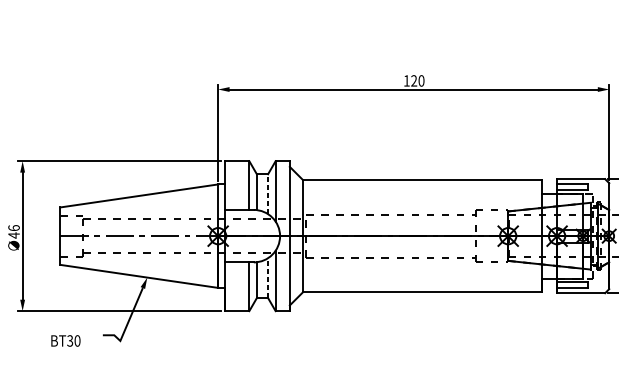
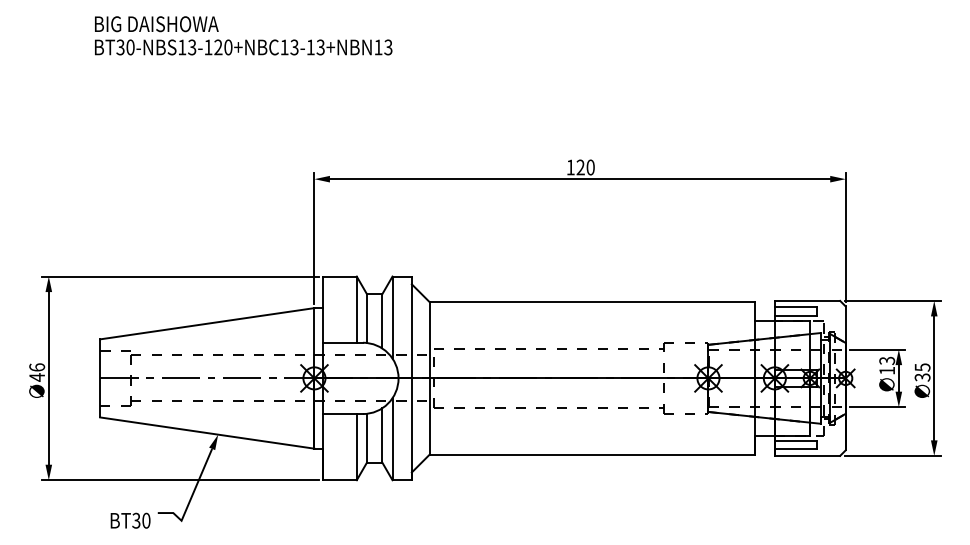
line: (268, 193) -> (382, 320), dashed -> solid
line: (268, 277) -> (382, 434), dashed -> solid
text: (65, 340) -> (130, 520), moved

